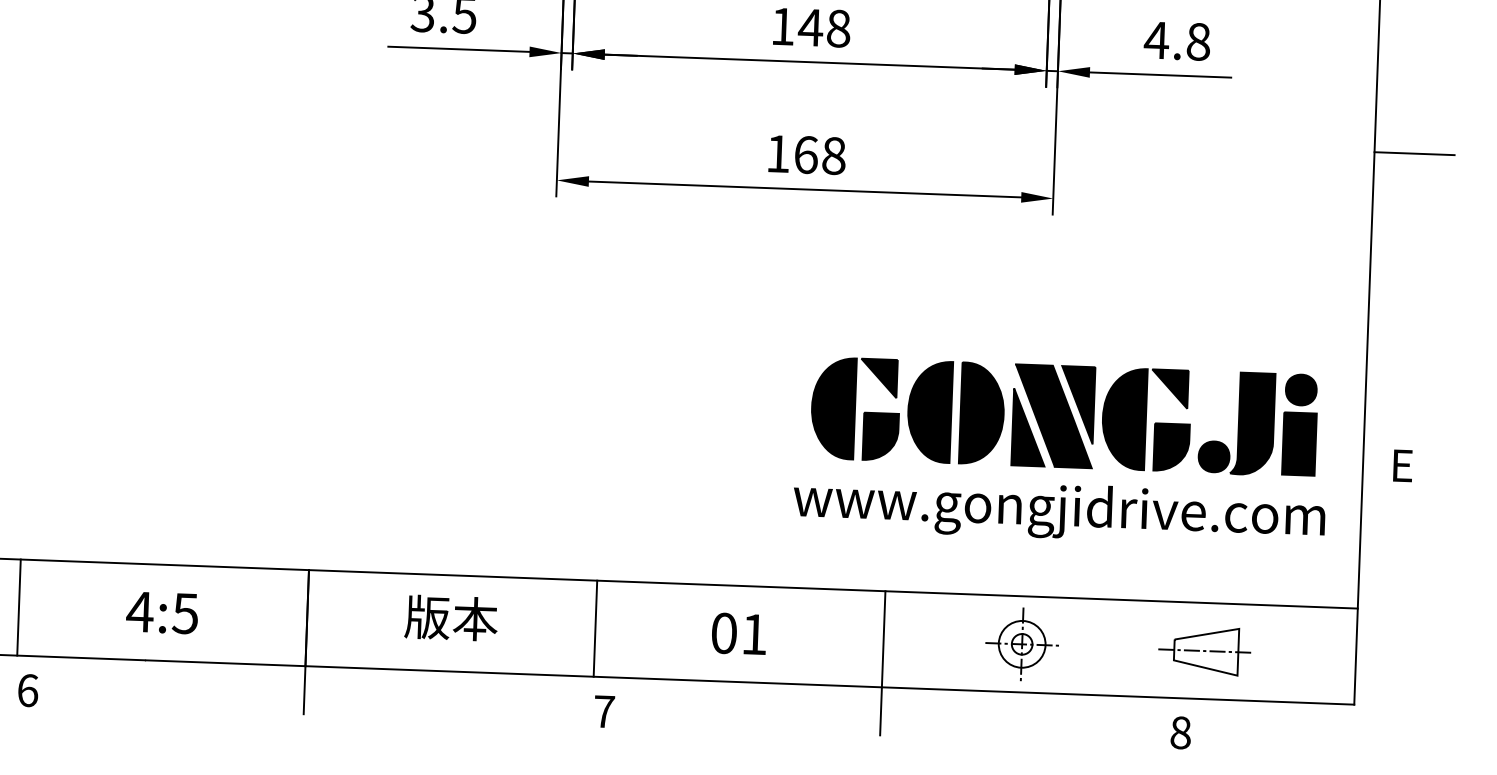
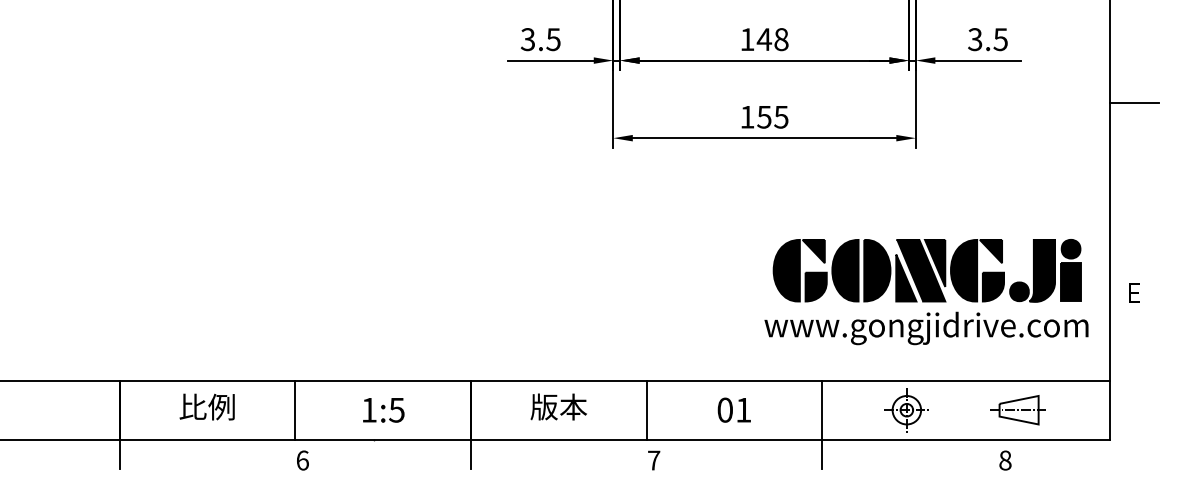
text: (1176, 40) -> (987, 39), 4.8 -> 3.5
text: (819, 154) -> (772, 116), 168 -> 155
text: (138, 612) -> (368, 410), 4:5 -> 1:5

